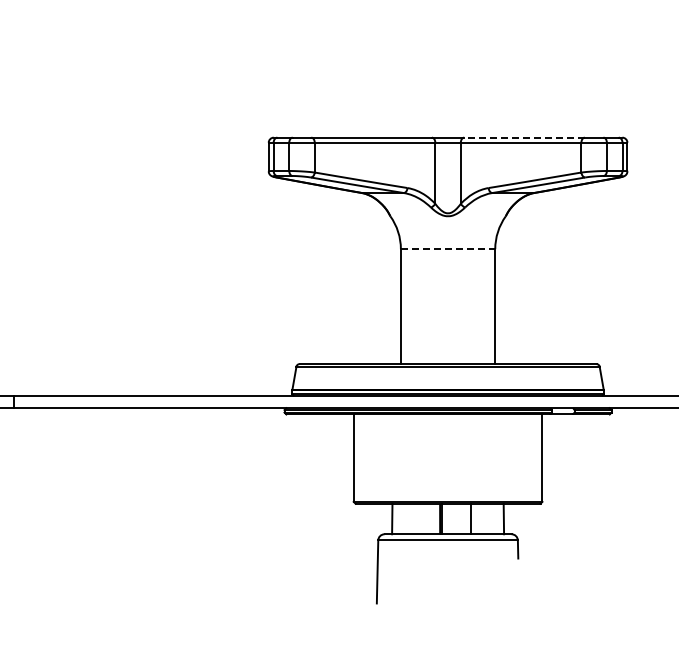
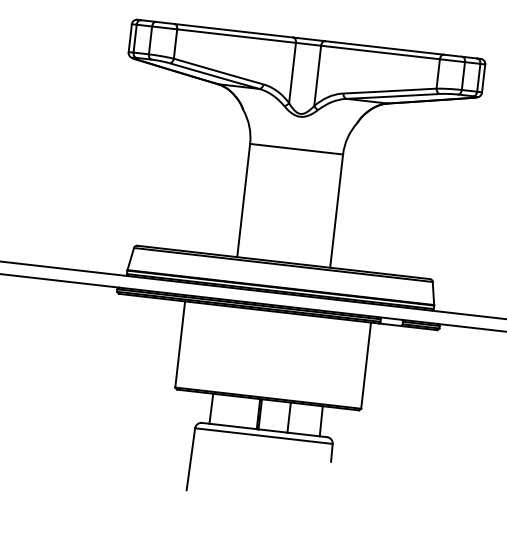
line: (524, 137) -> (384, 47), dashed -> solid
line: (448, 249) -> (296, 149), dashed -> solid

